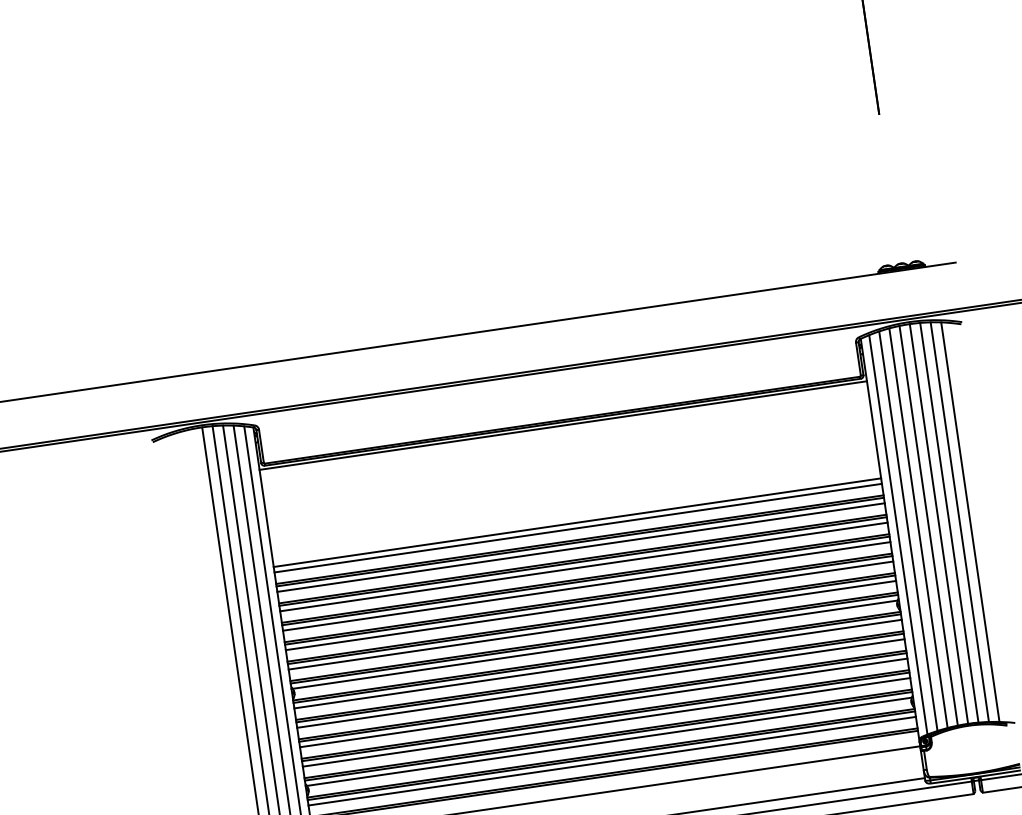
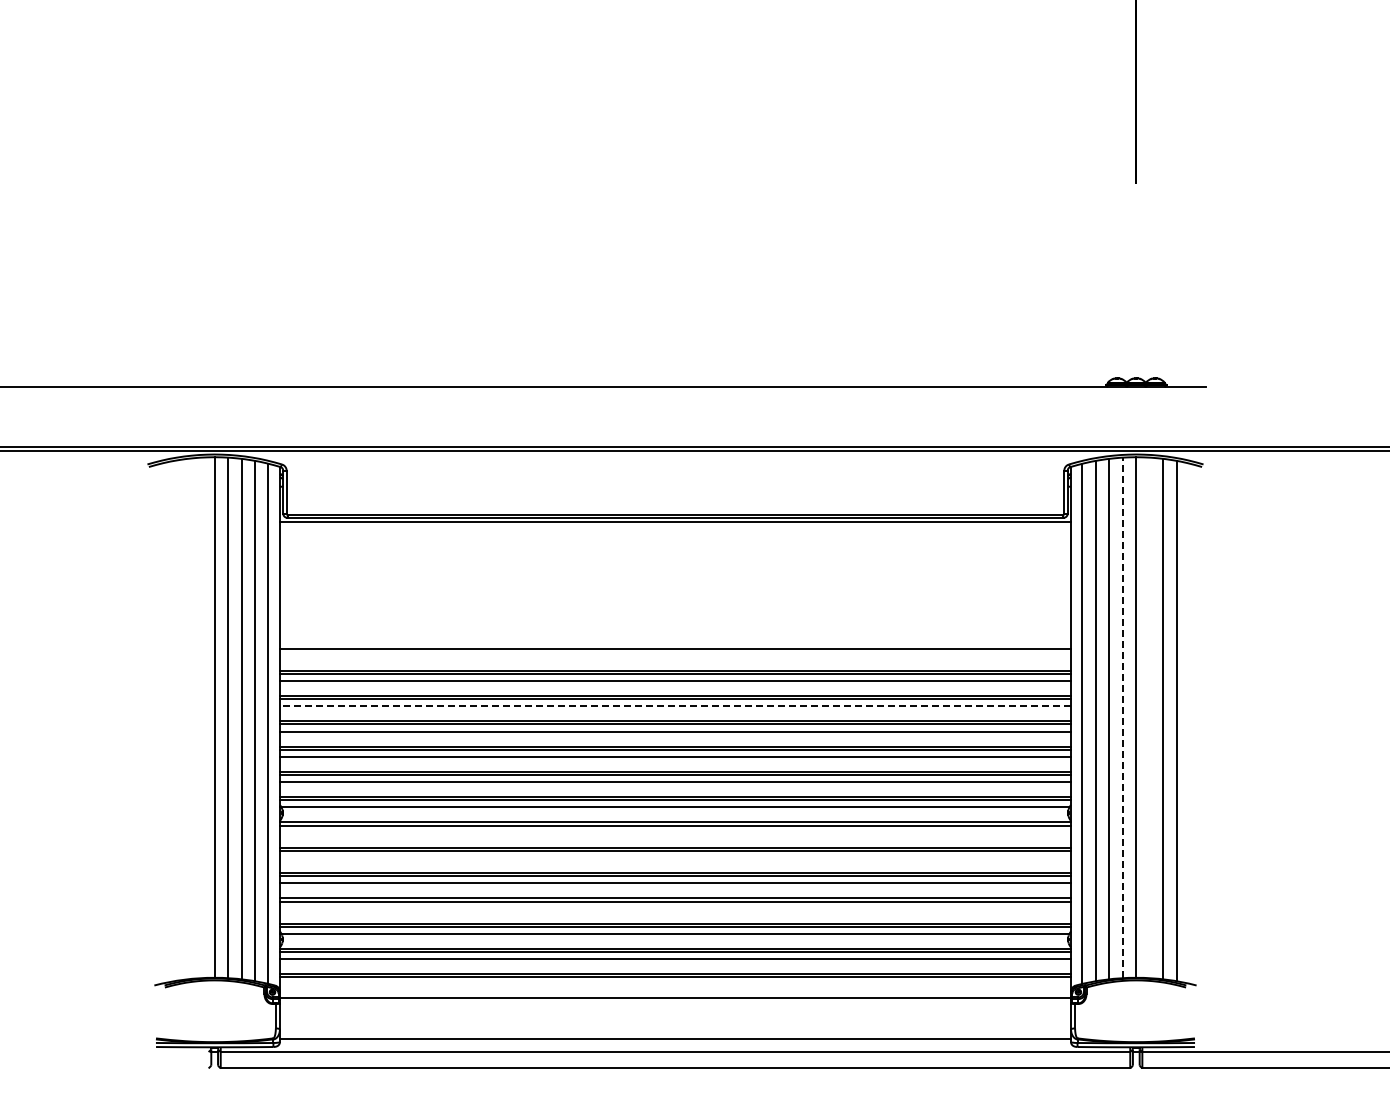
line: (949, 522) -> (1149, 717), removed
line: (928, 525) -> (1122, 717), solid -> dashed
line: (578, 527) -> (675, 655), removed
line: (583, 567) -> (675, 706), solid -> dashed
line: (598, 663) -> (675, 832), removed
line: (600, 683) -> (675, 858), removed
line: (606, 722) -> (675, 908), removed

